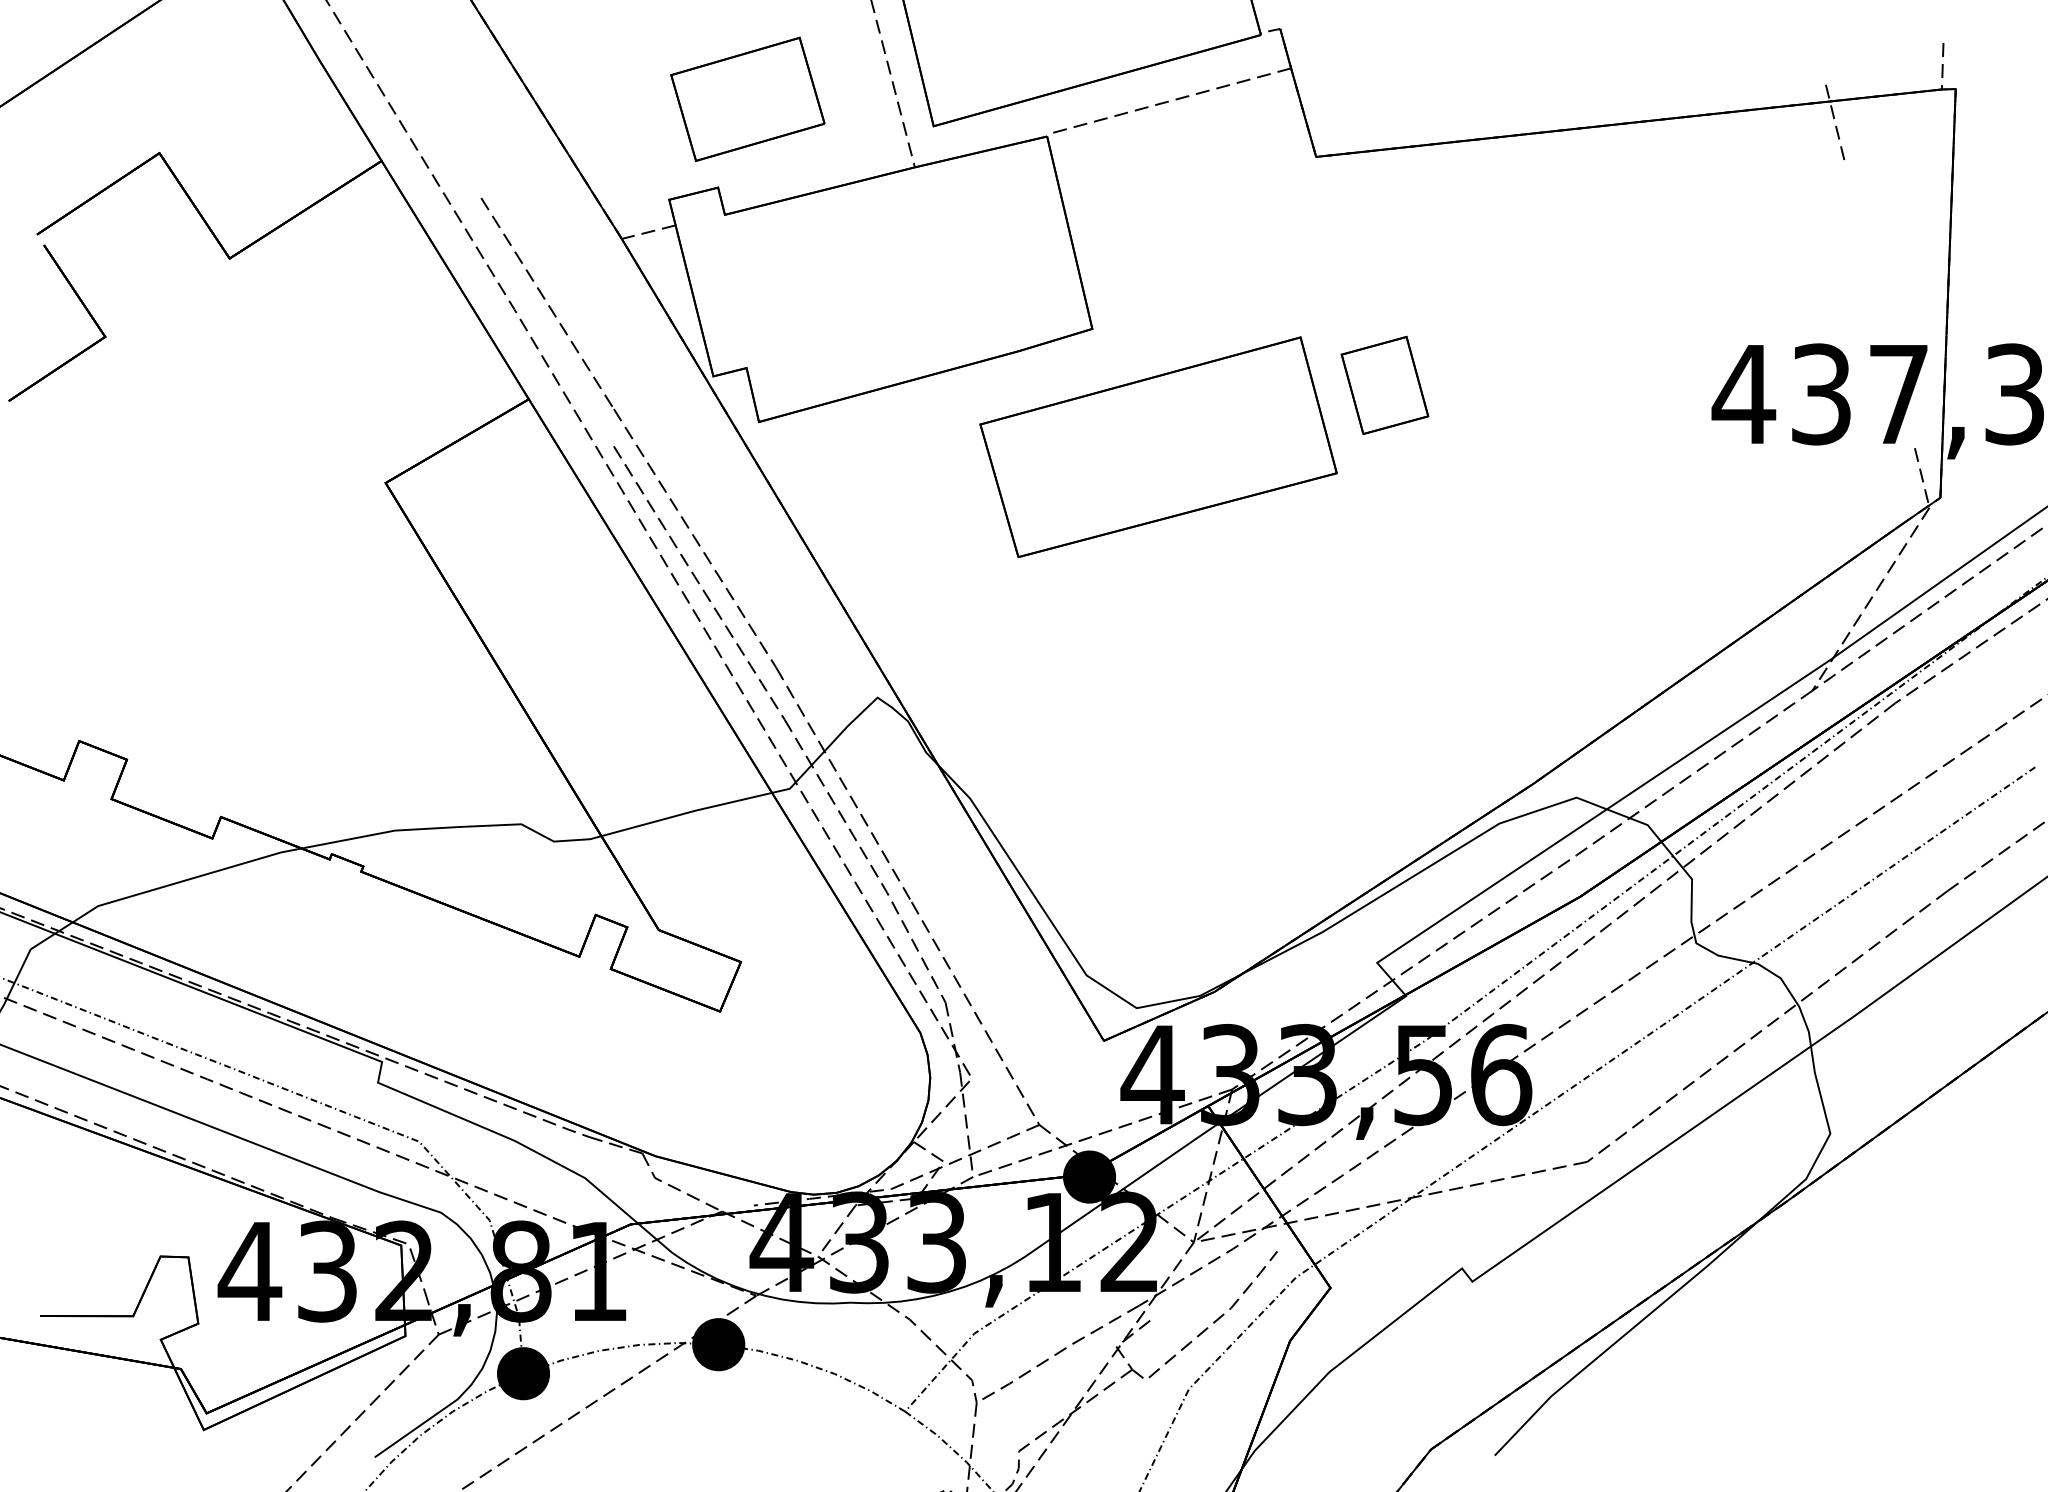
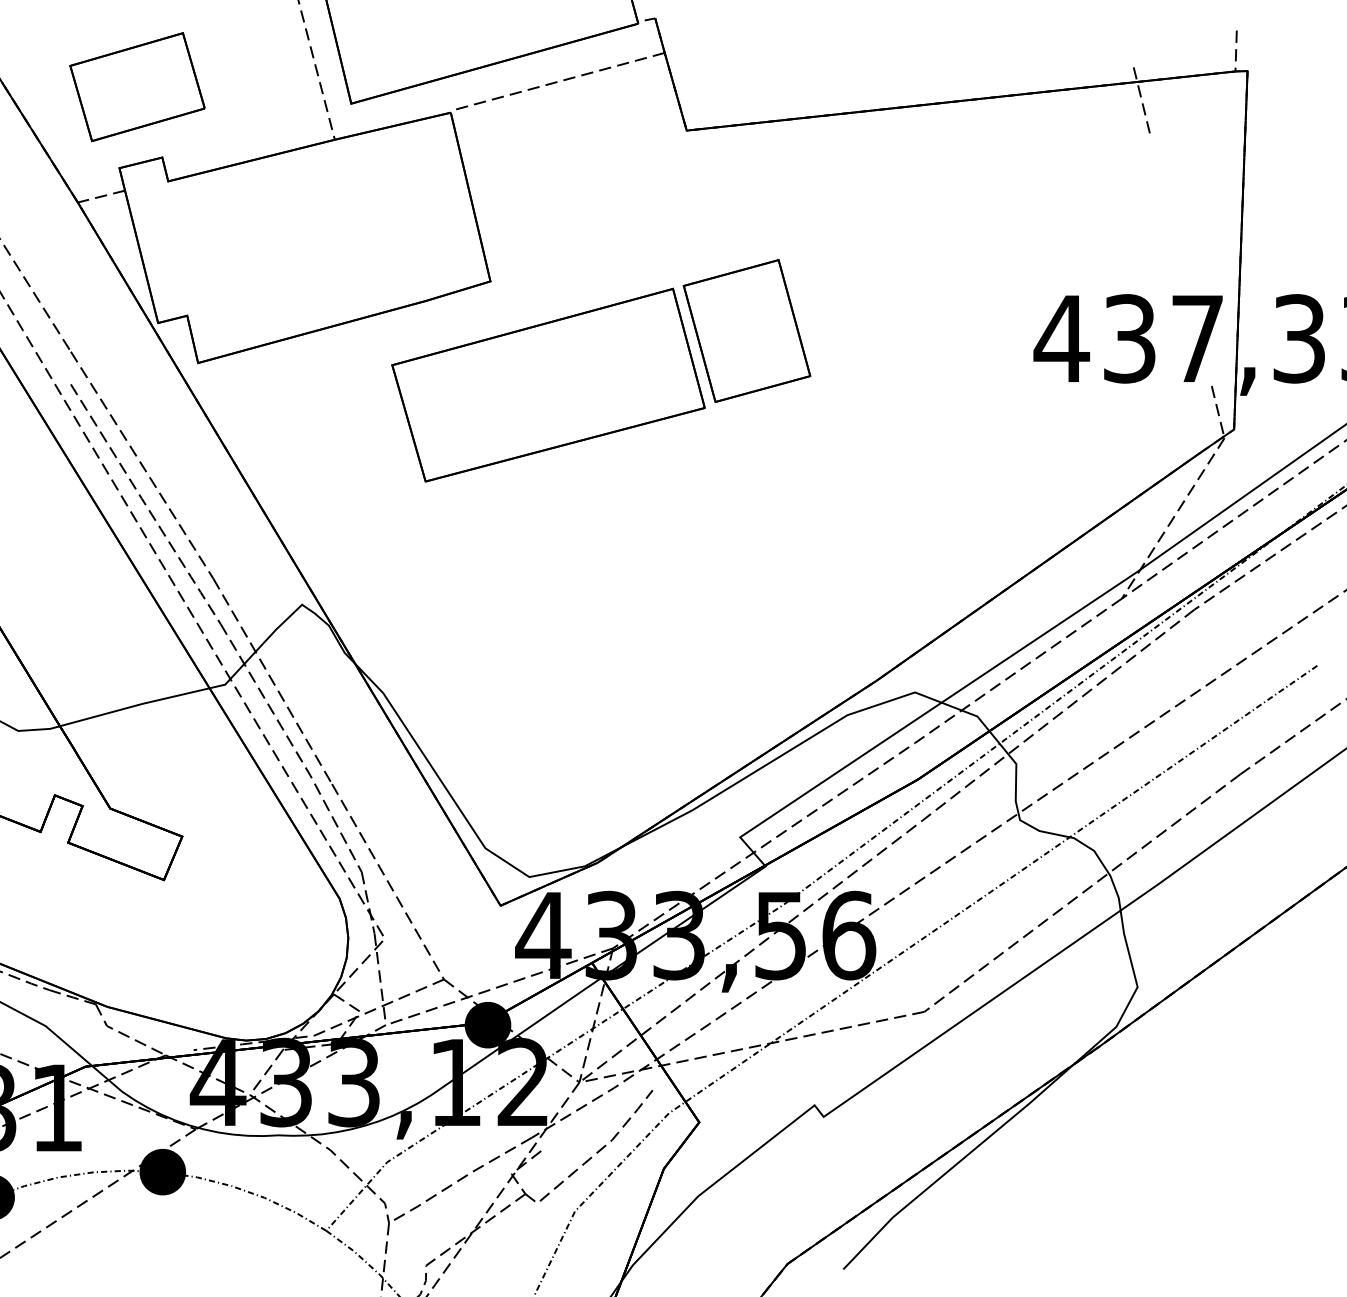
part: (747, 98) -> (137, 86), moved
part: (1384, 385) -> (746, 331), size x1.67

